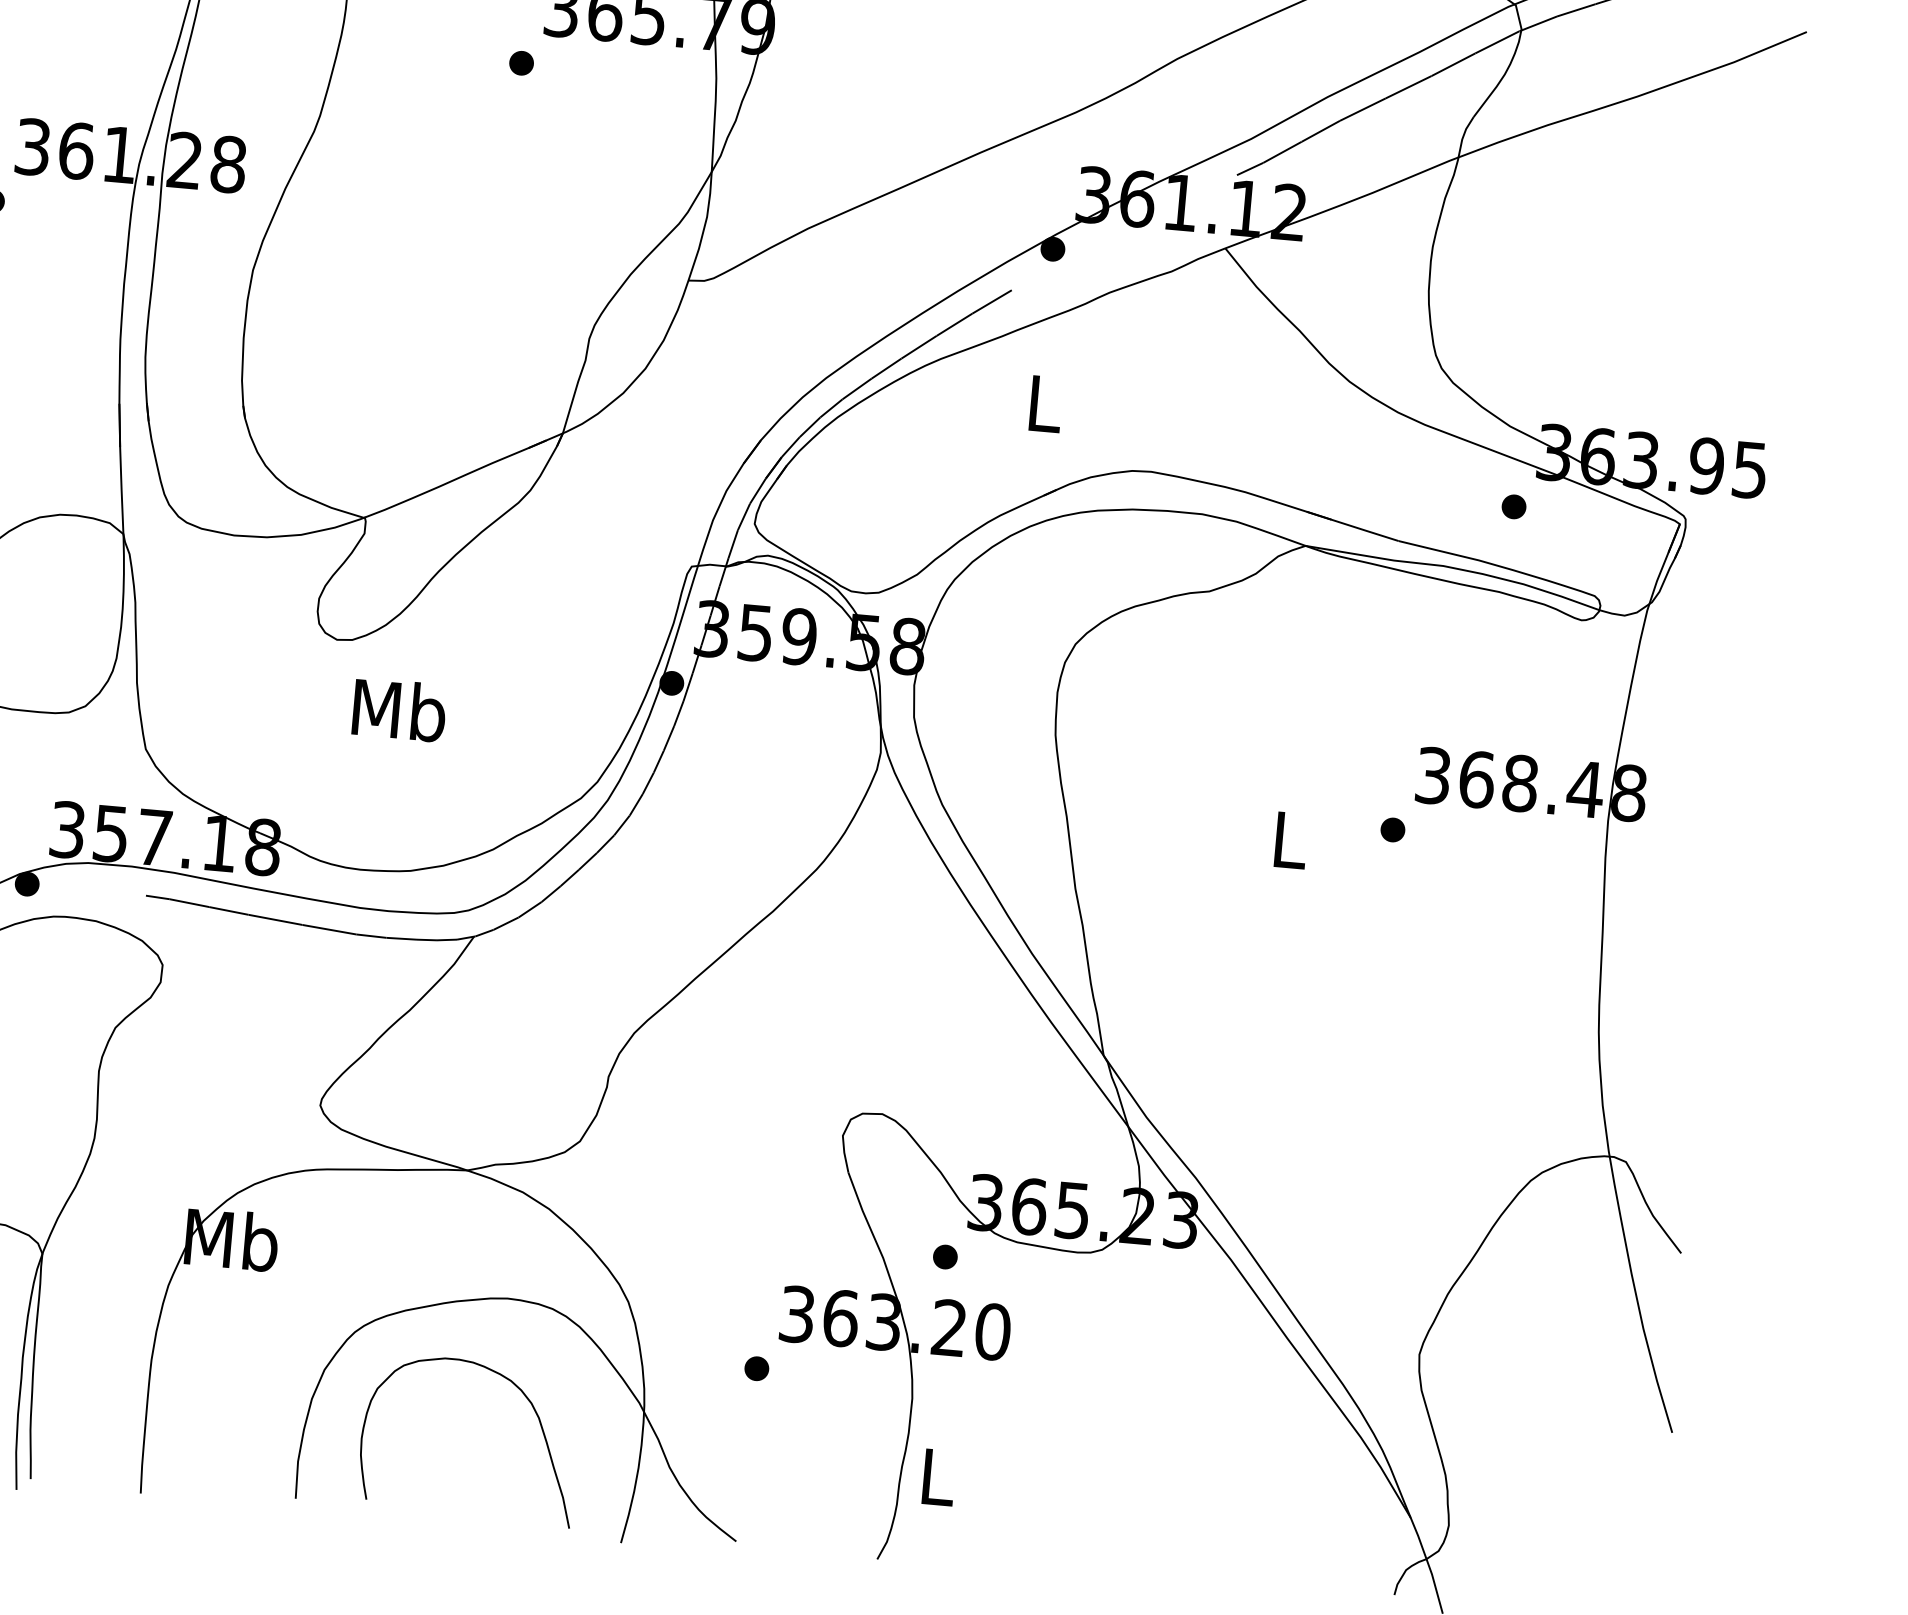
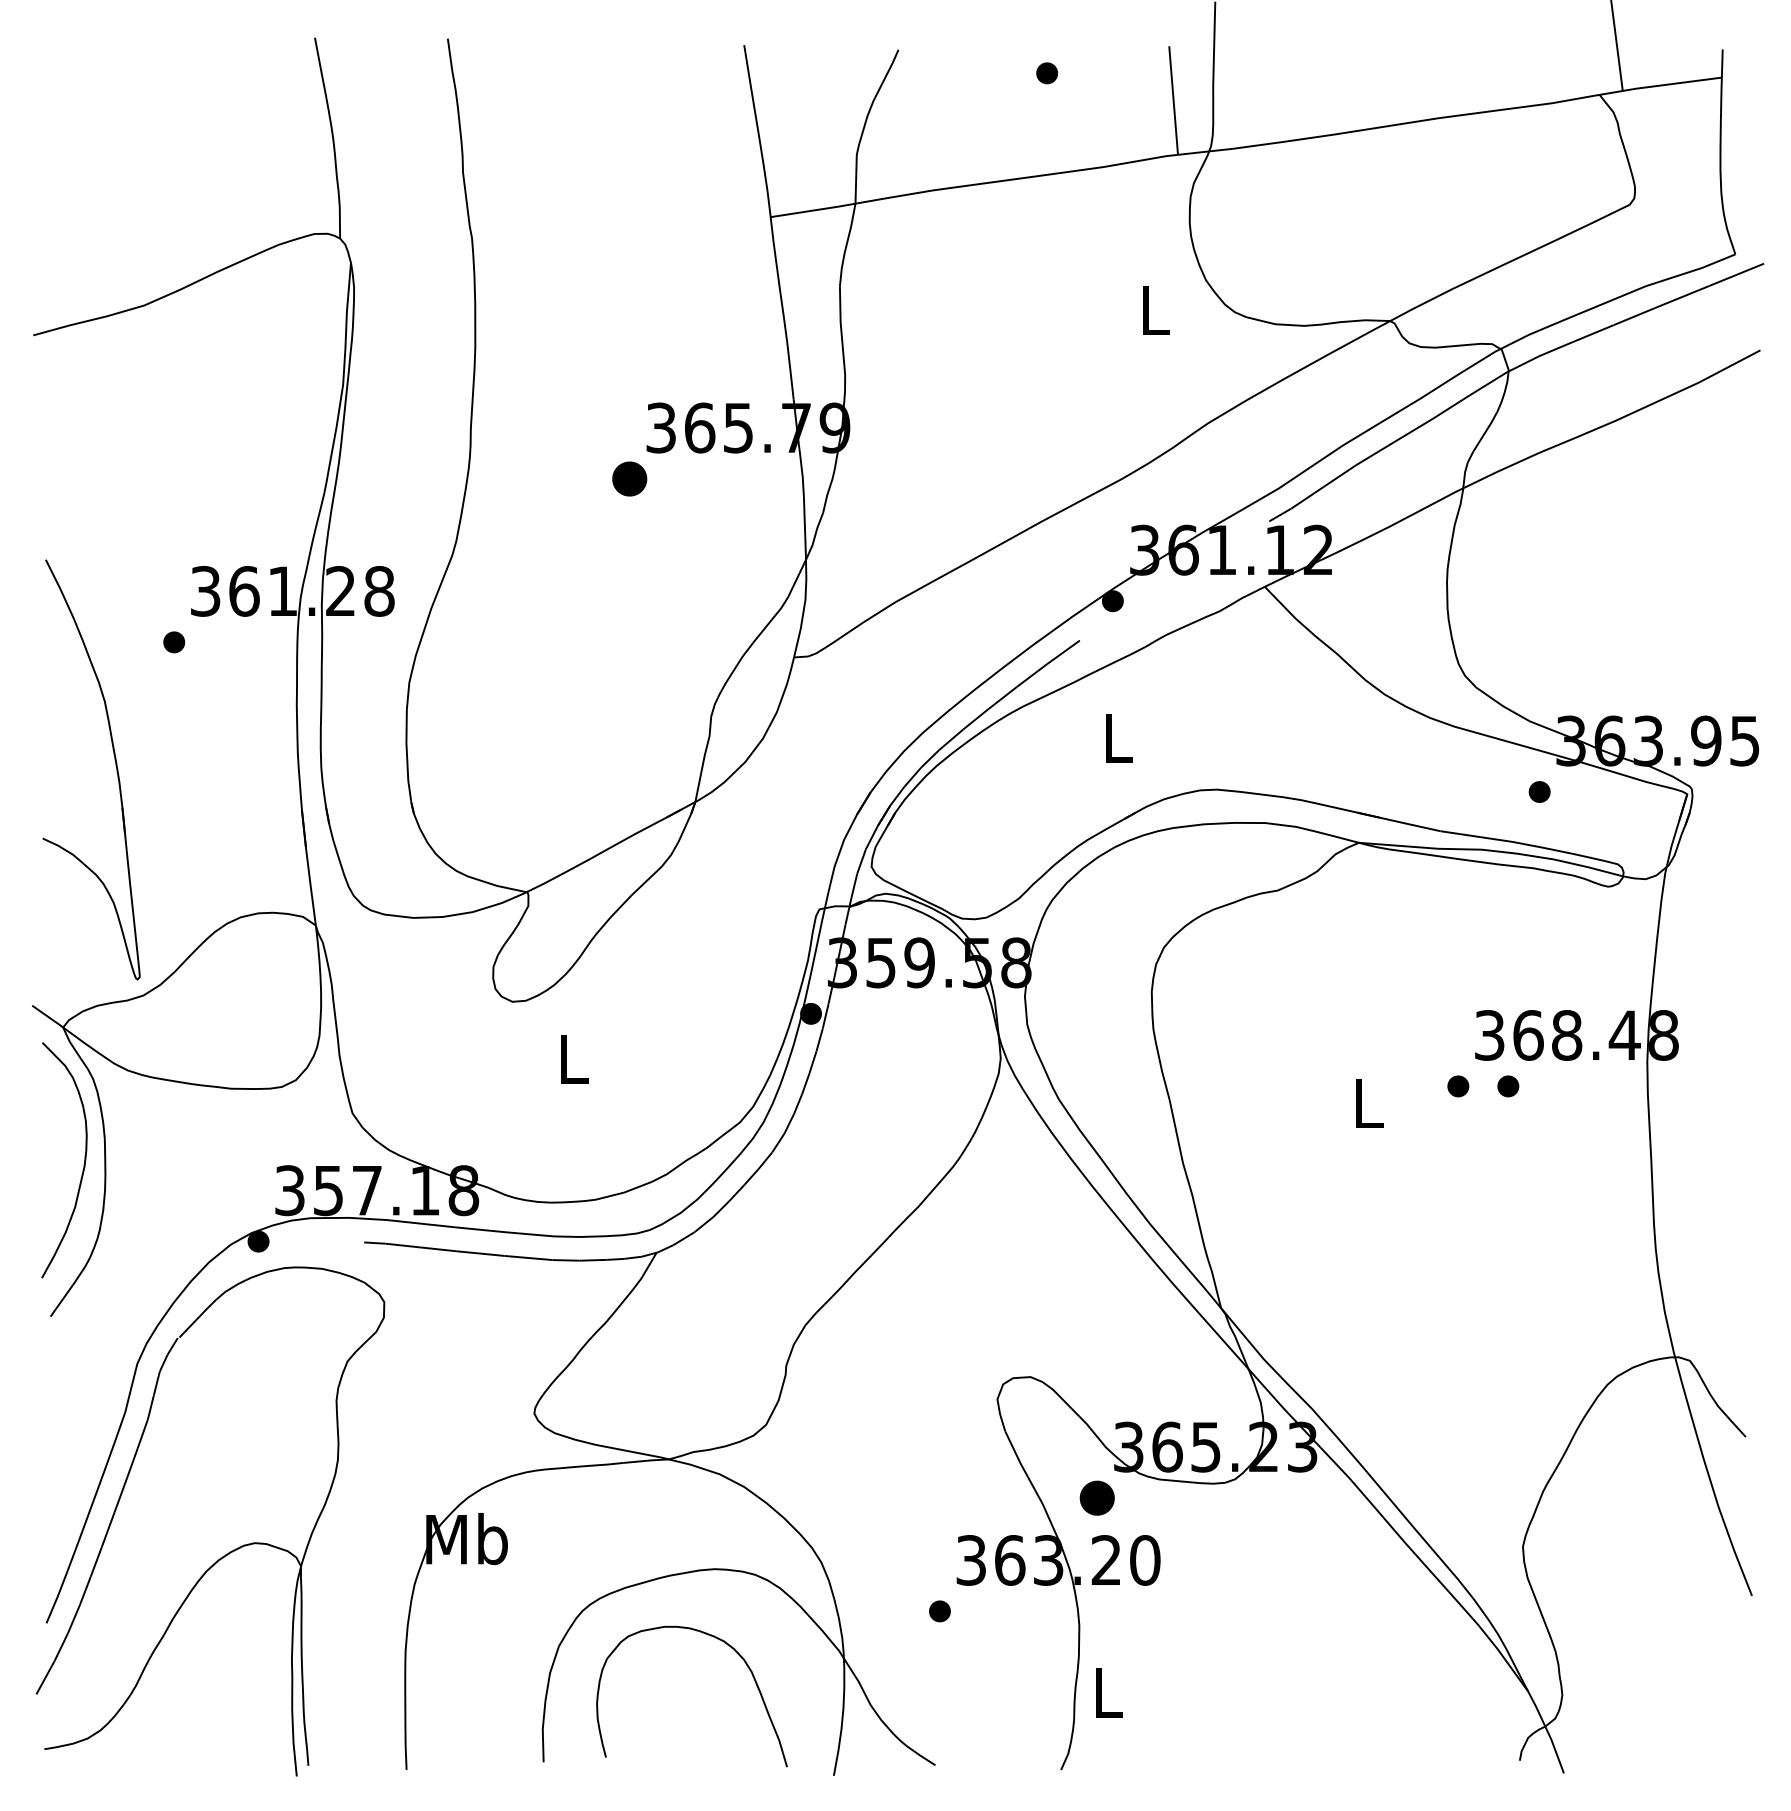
part: (521, 62) -> (629, 478), size x1.6
text: (400, 709) -> (573, 1058), Mb -> L
part: (1449, 835) -> (1508, 1086), added
part: (945, 1256) -> (1097, 1497), size x1.6

